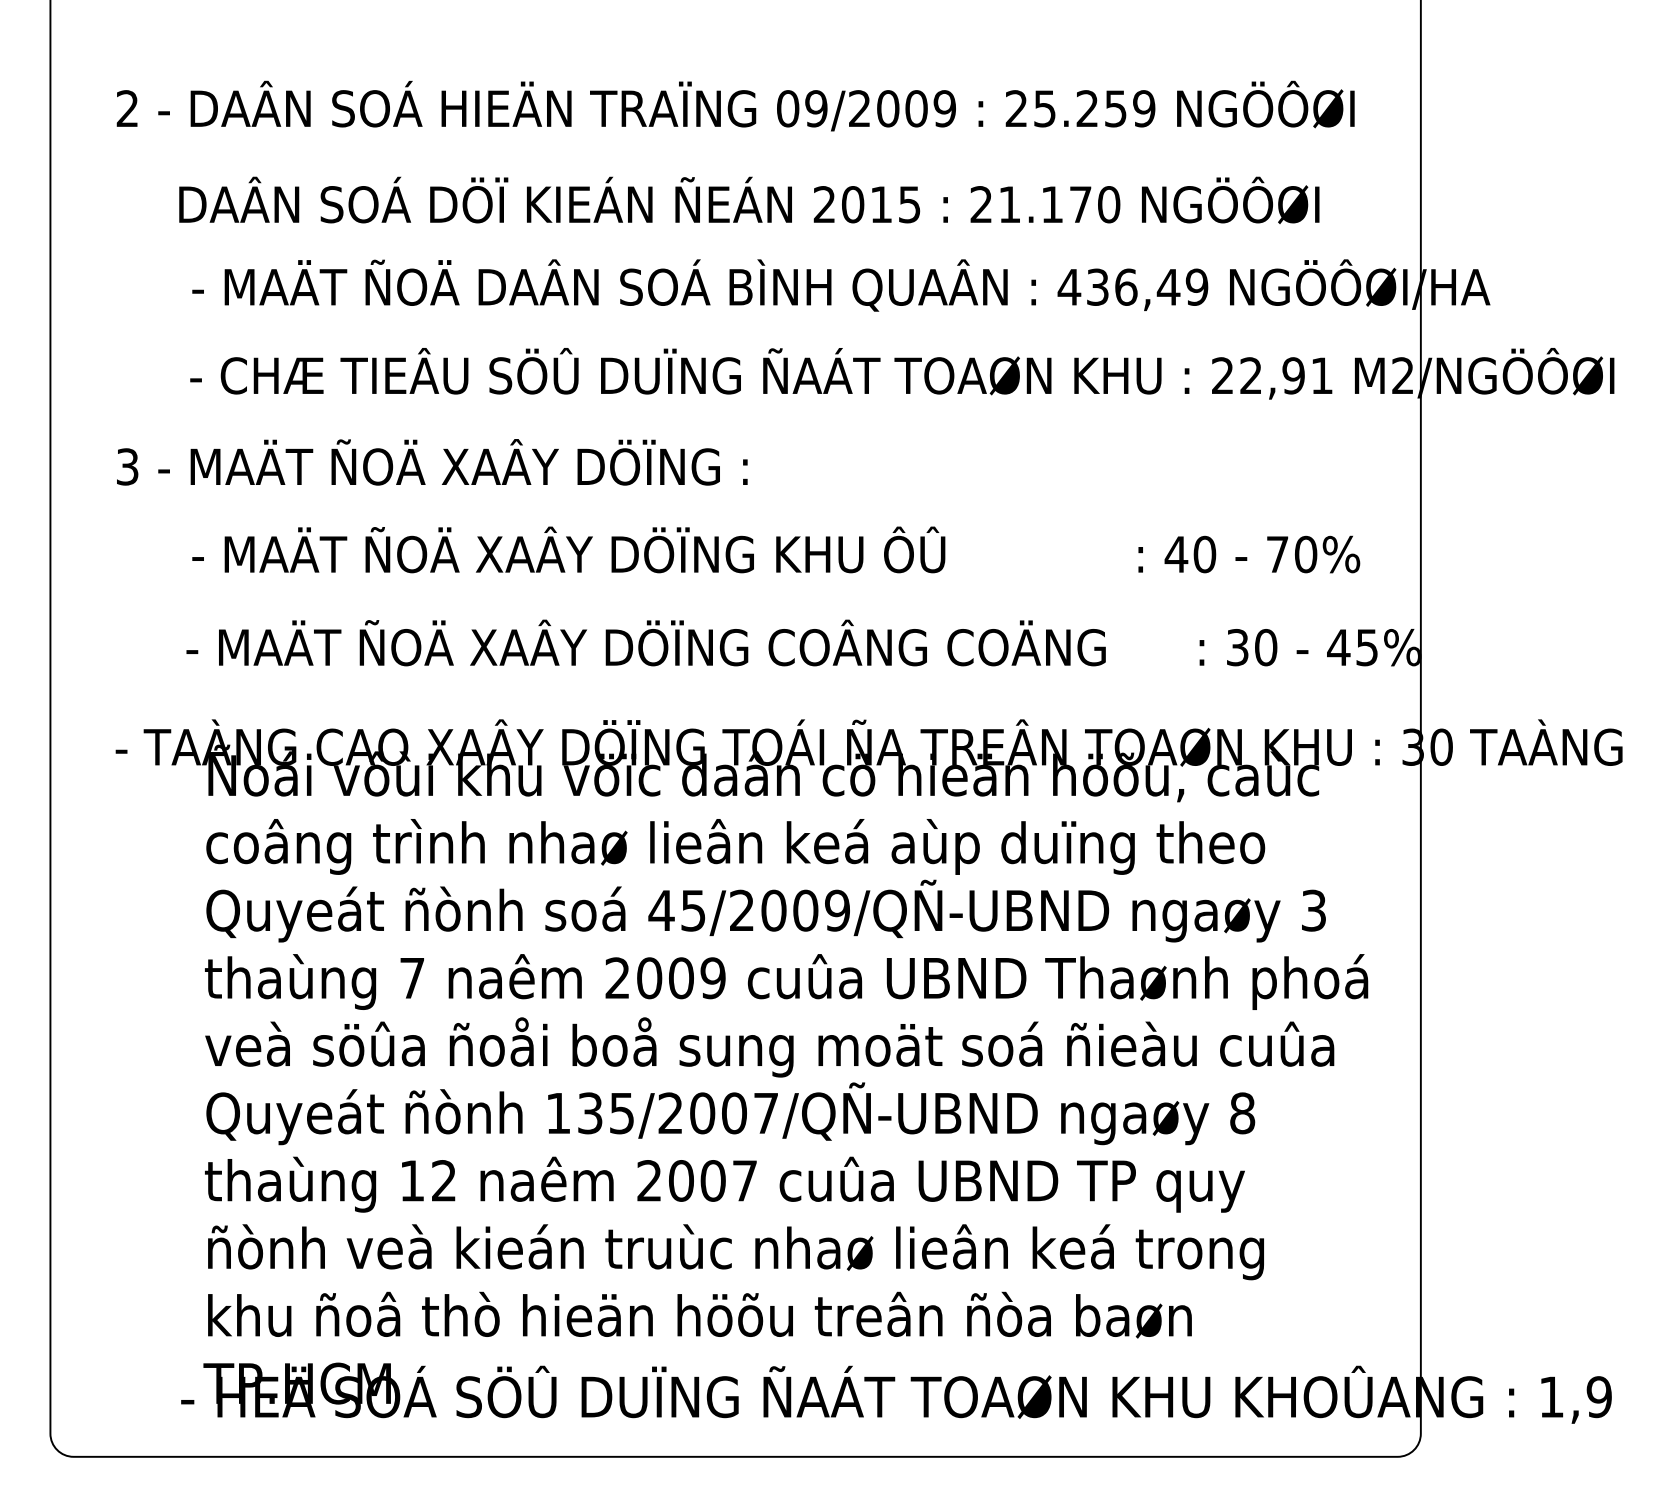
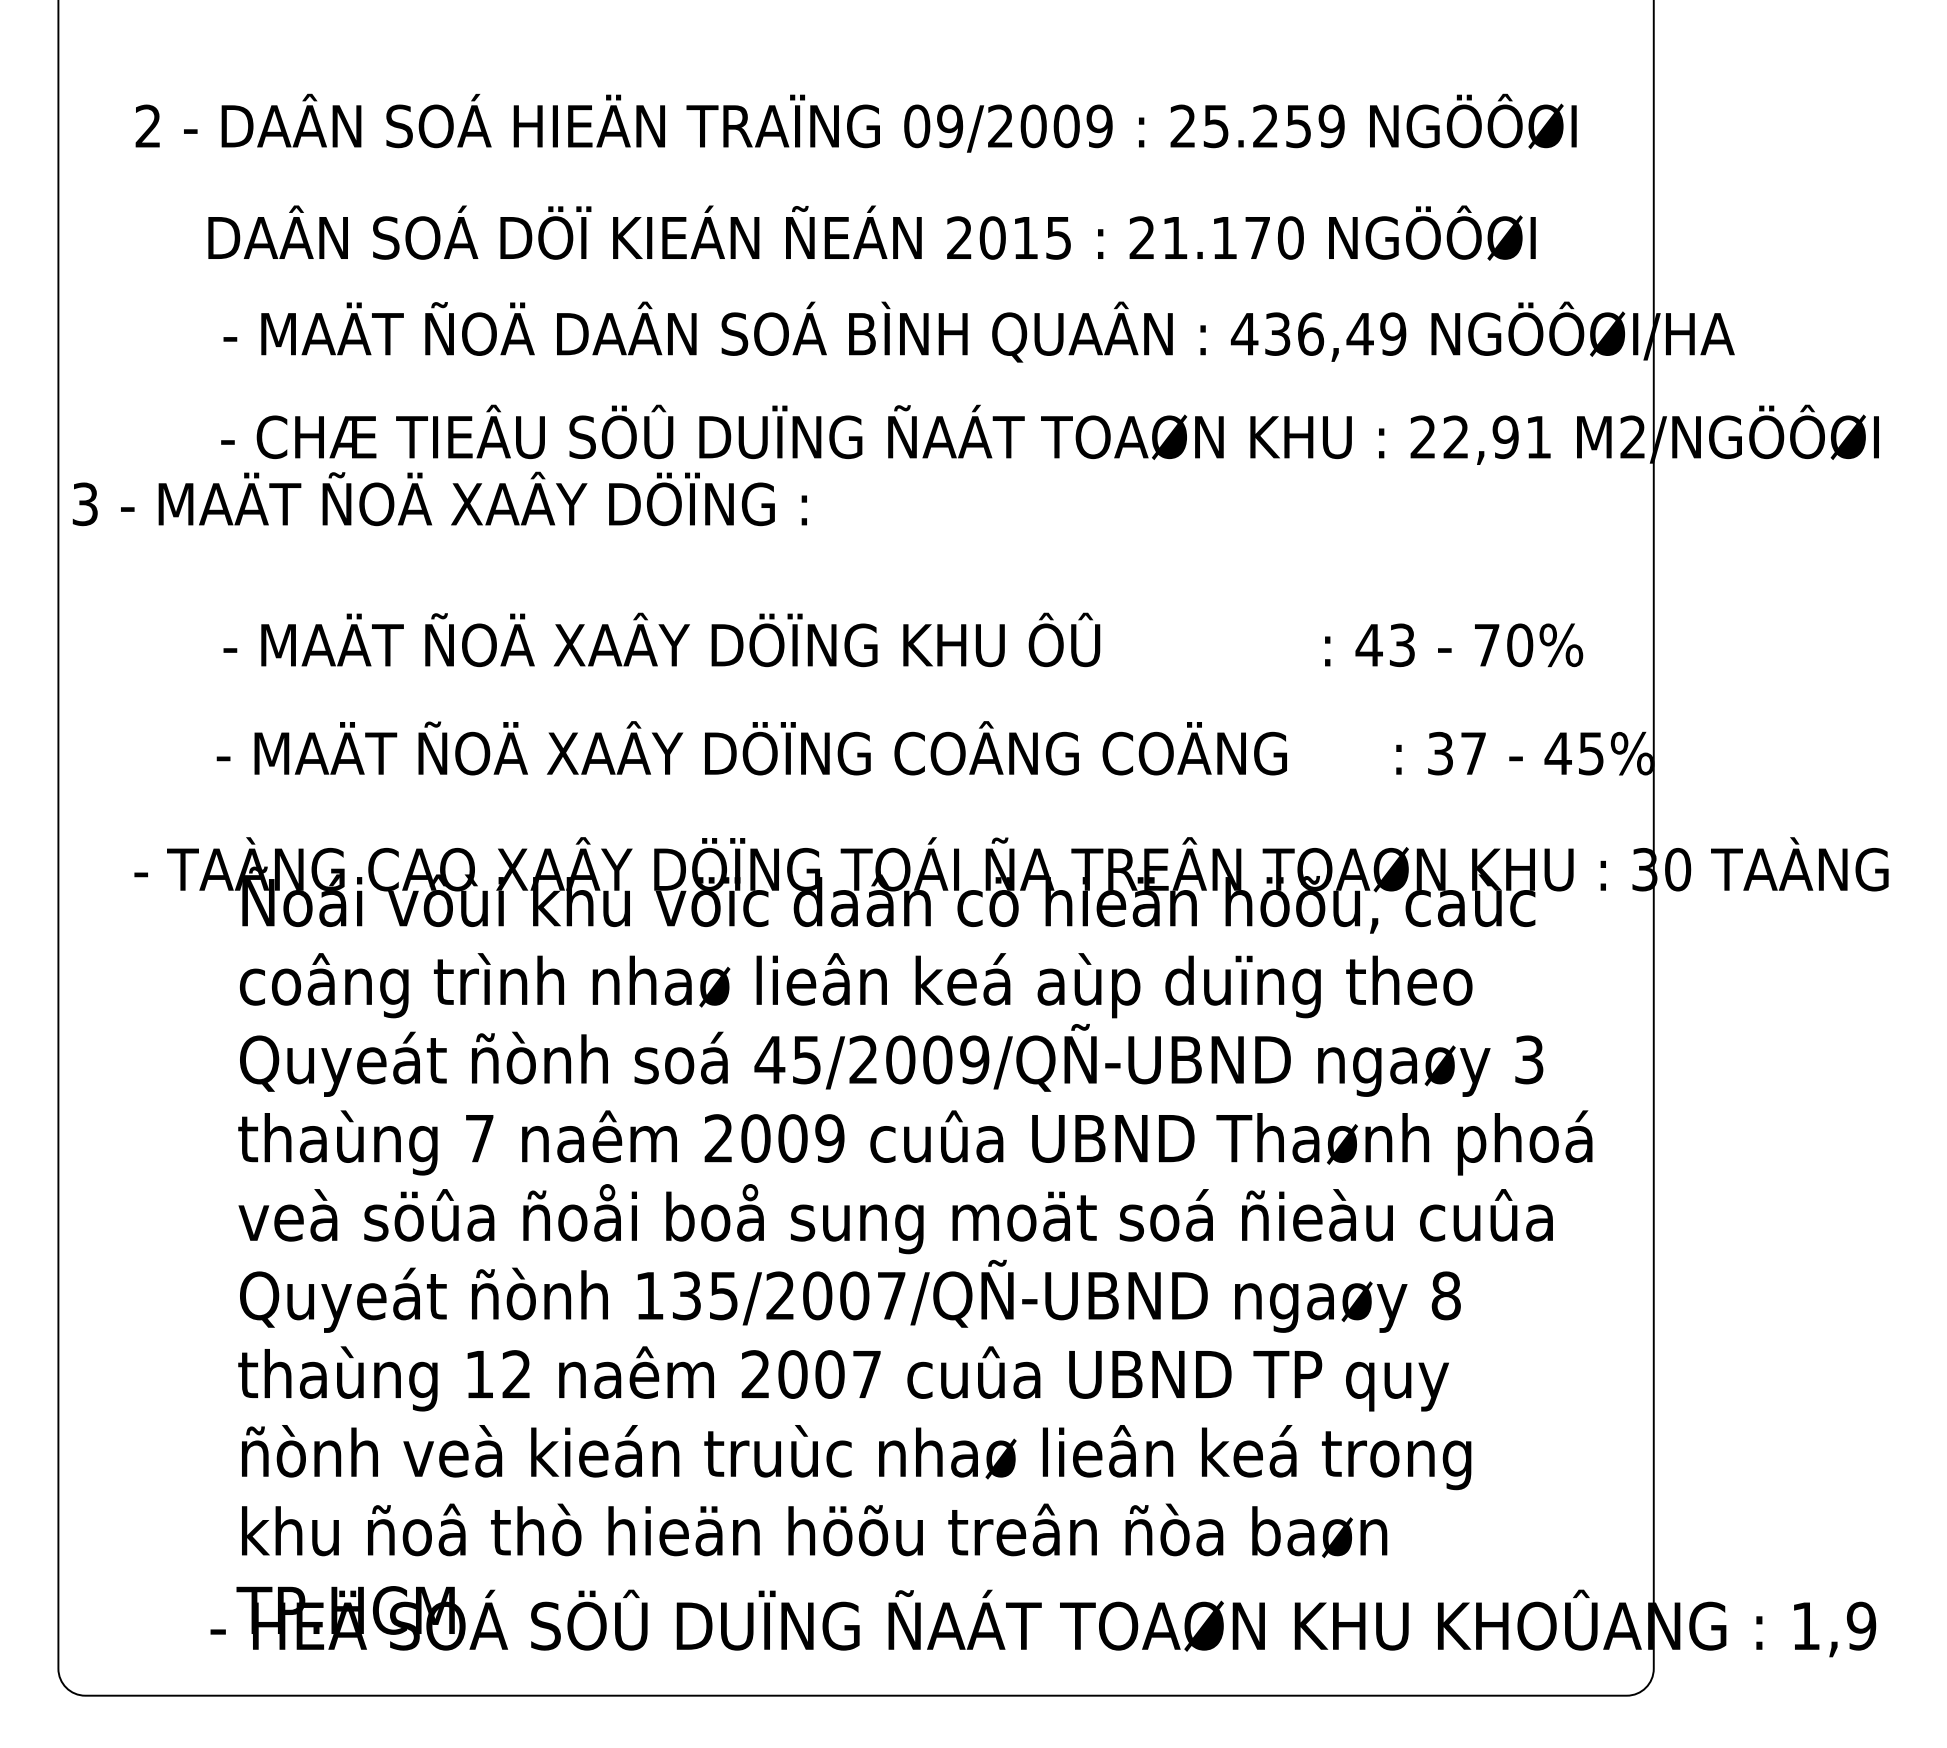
text: (431, 461) -> (439, 498), moved
text: (1205, 554) -> (1402, 645), 40 -> 43
text: (1266, 647) -> (1473, 753), 30 -> 37

